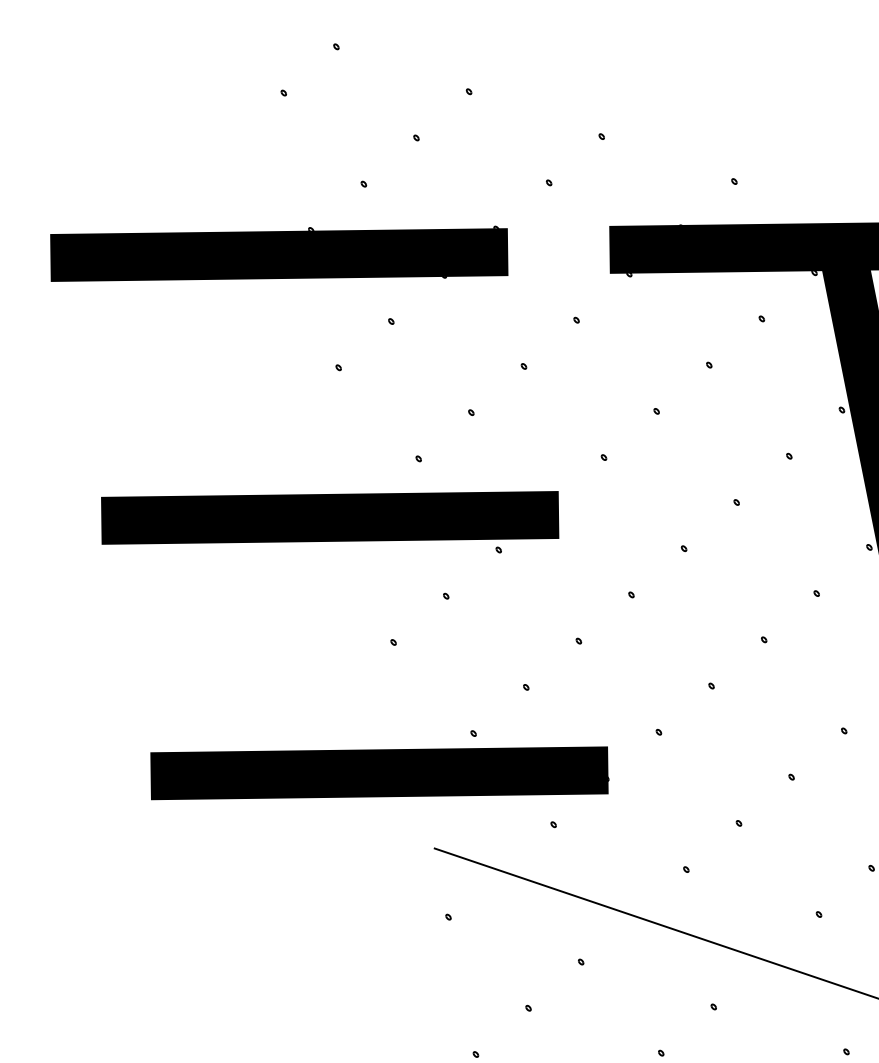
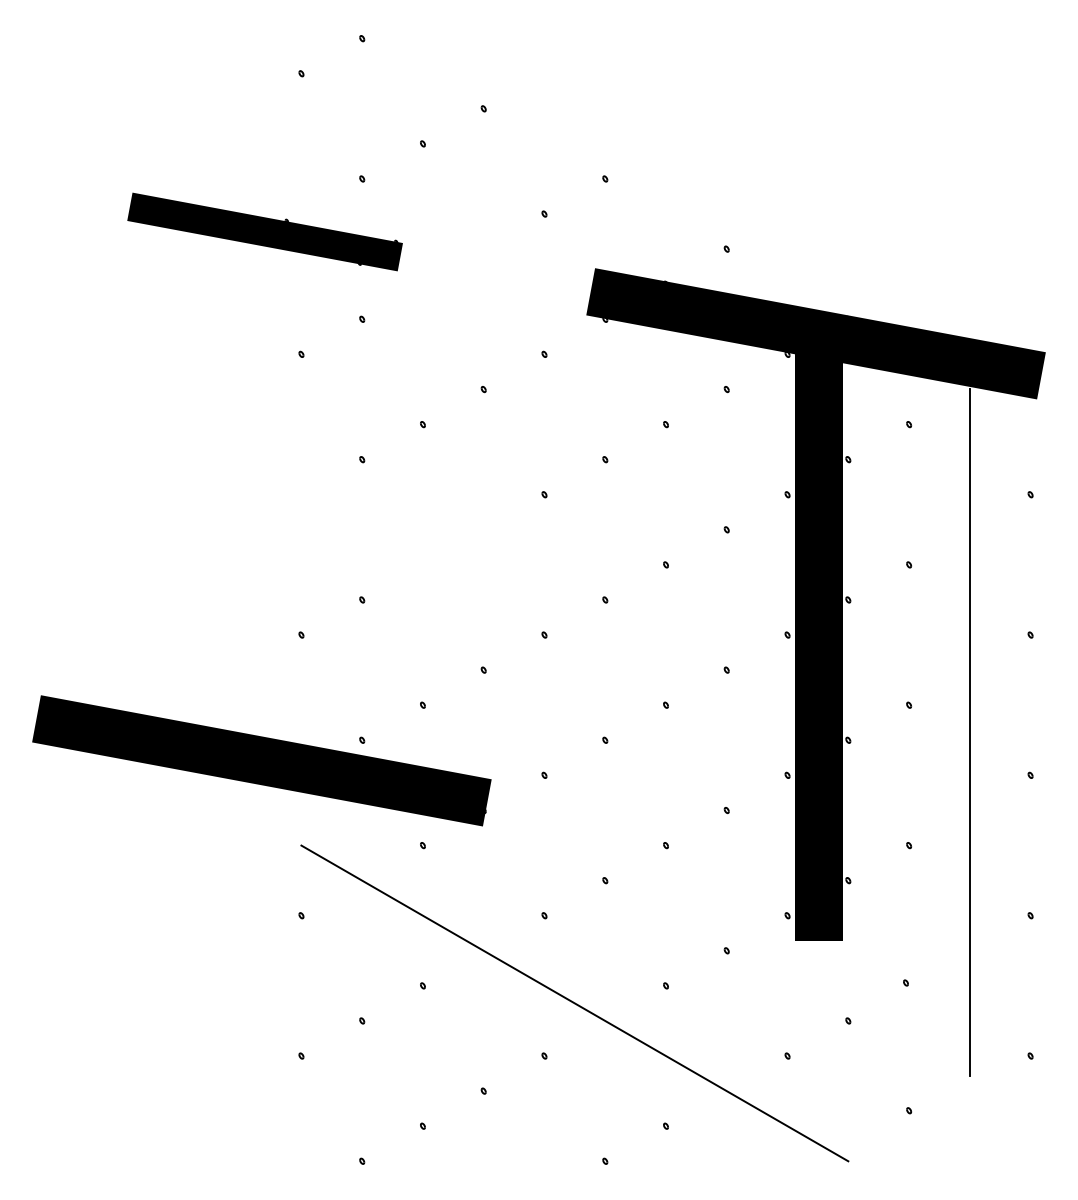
part: (278, 254) -> (264, 231), size x0.6
part: (330, 519) -> (263, 501), removed

